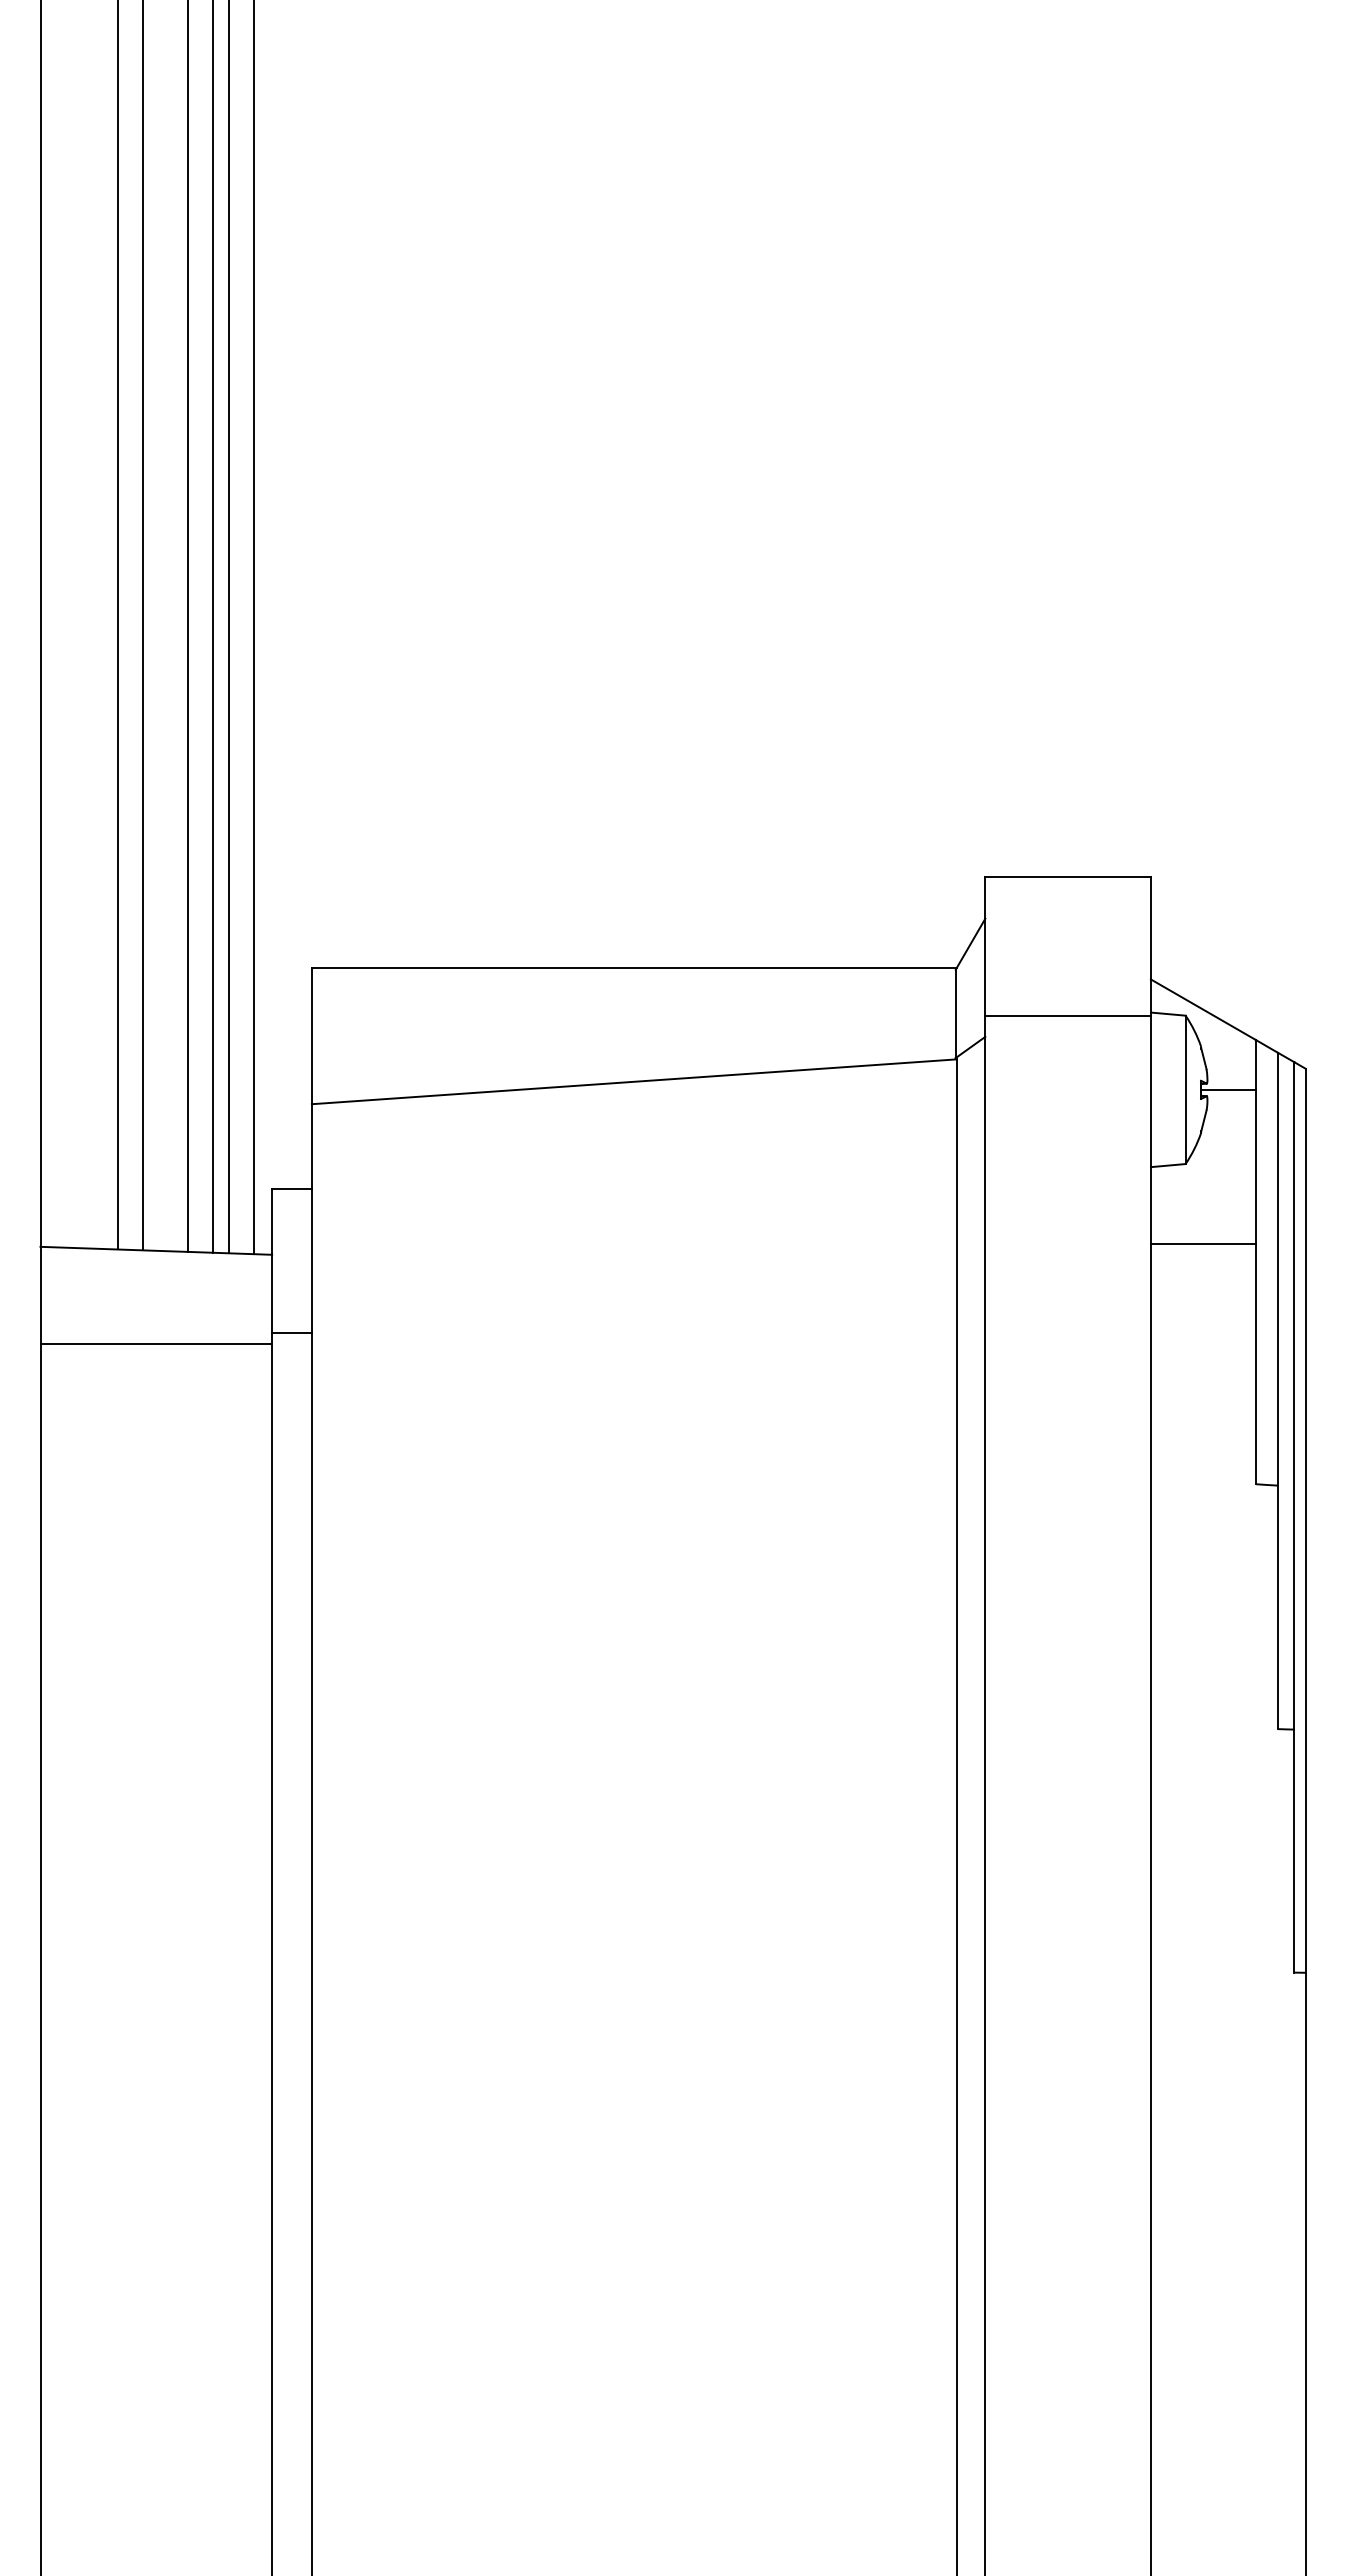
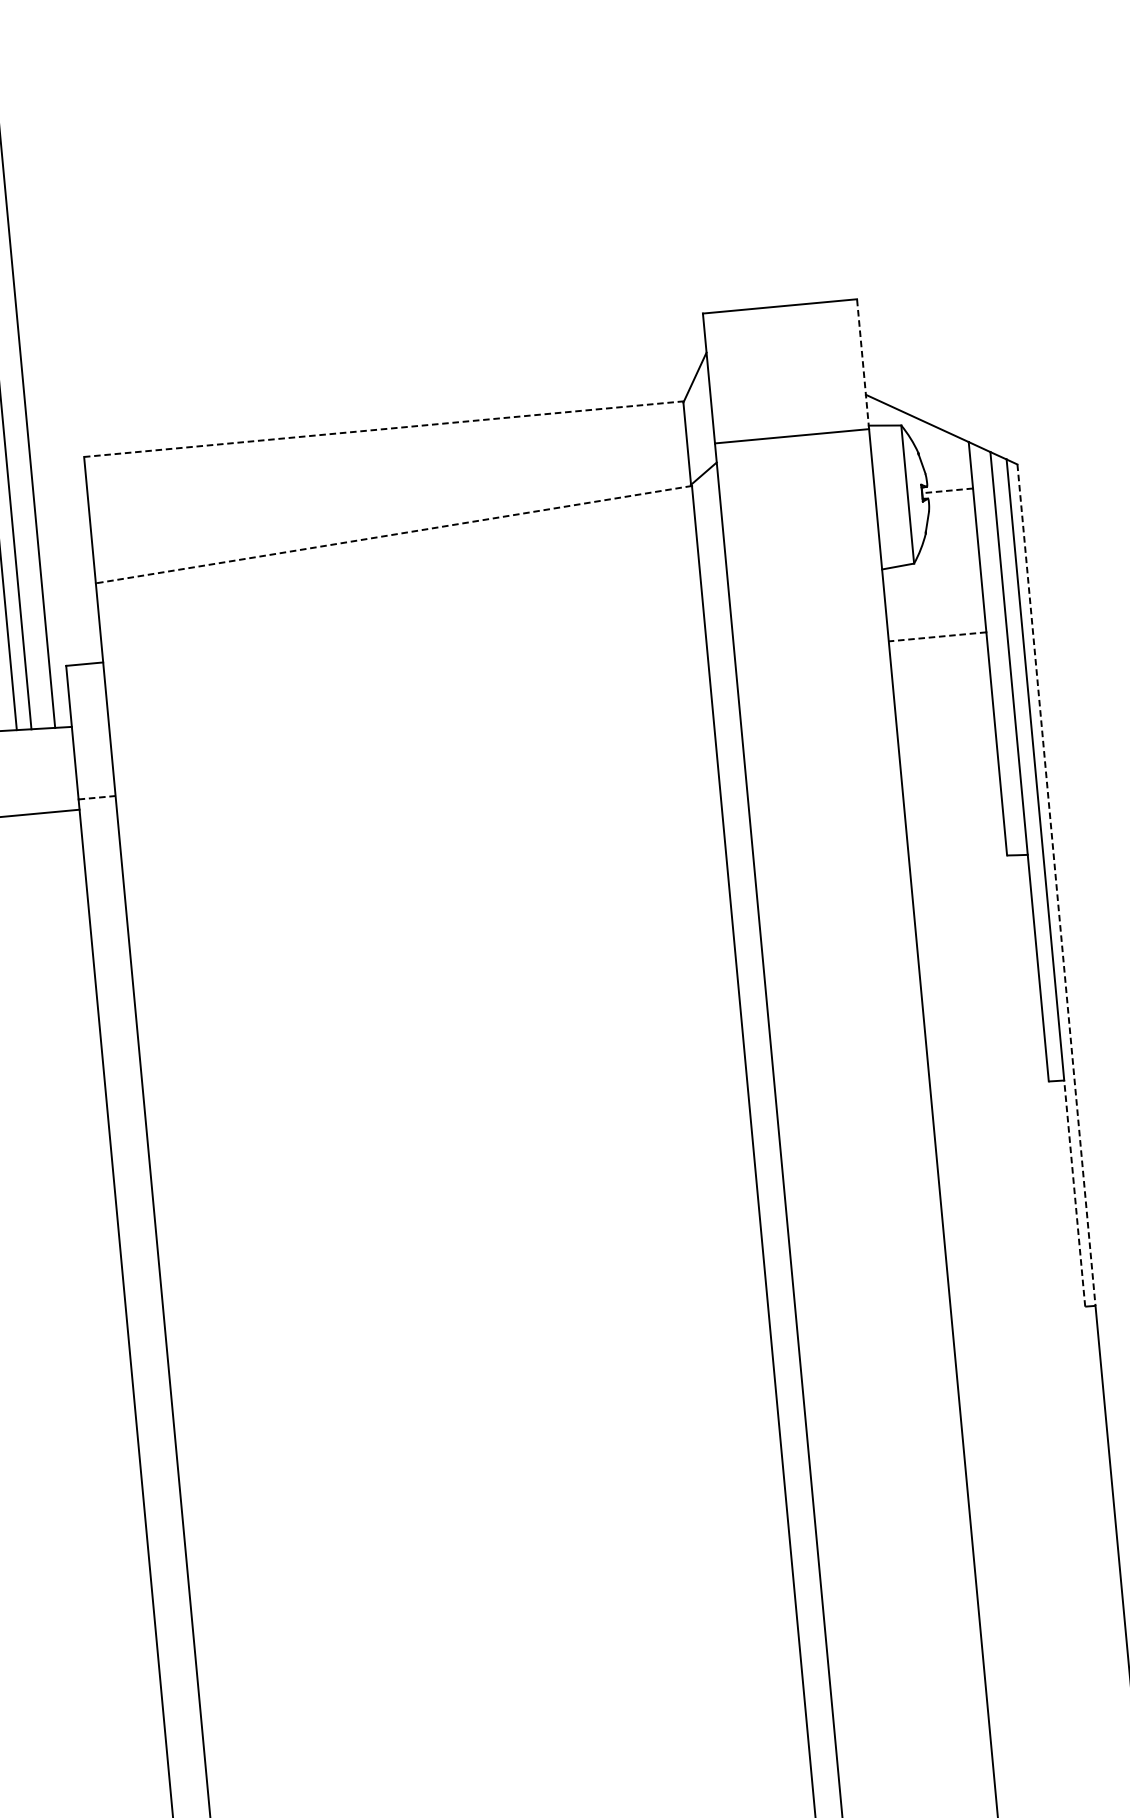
line: (1150, 946) -> (862, 364), solid -> dashed
line: (633, 968) -> (383, 429), solid -> dashed
line: (633, 1081) -> (393, 534), solid -> dashed
line: (1228, 1089) -> (947, 490), solid -> dashed
line: (1202, 1244) -> (936, 637), solid -> dashed
line: (292, 1332) -> (97, 797), solid -> dashed
line: (1305, 1521) -> (1056, 885), solid -> dashed
line: (1294, 1851) -> (1074, 1193), solid -> dashed

